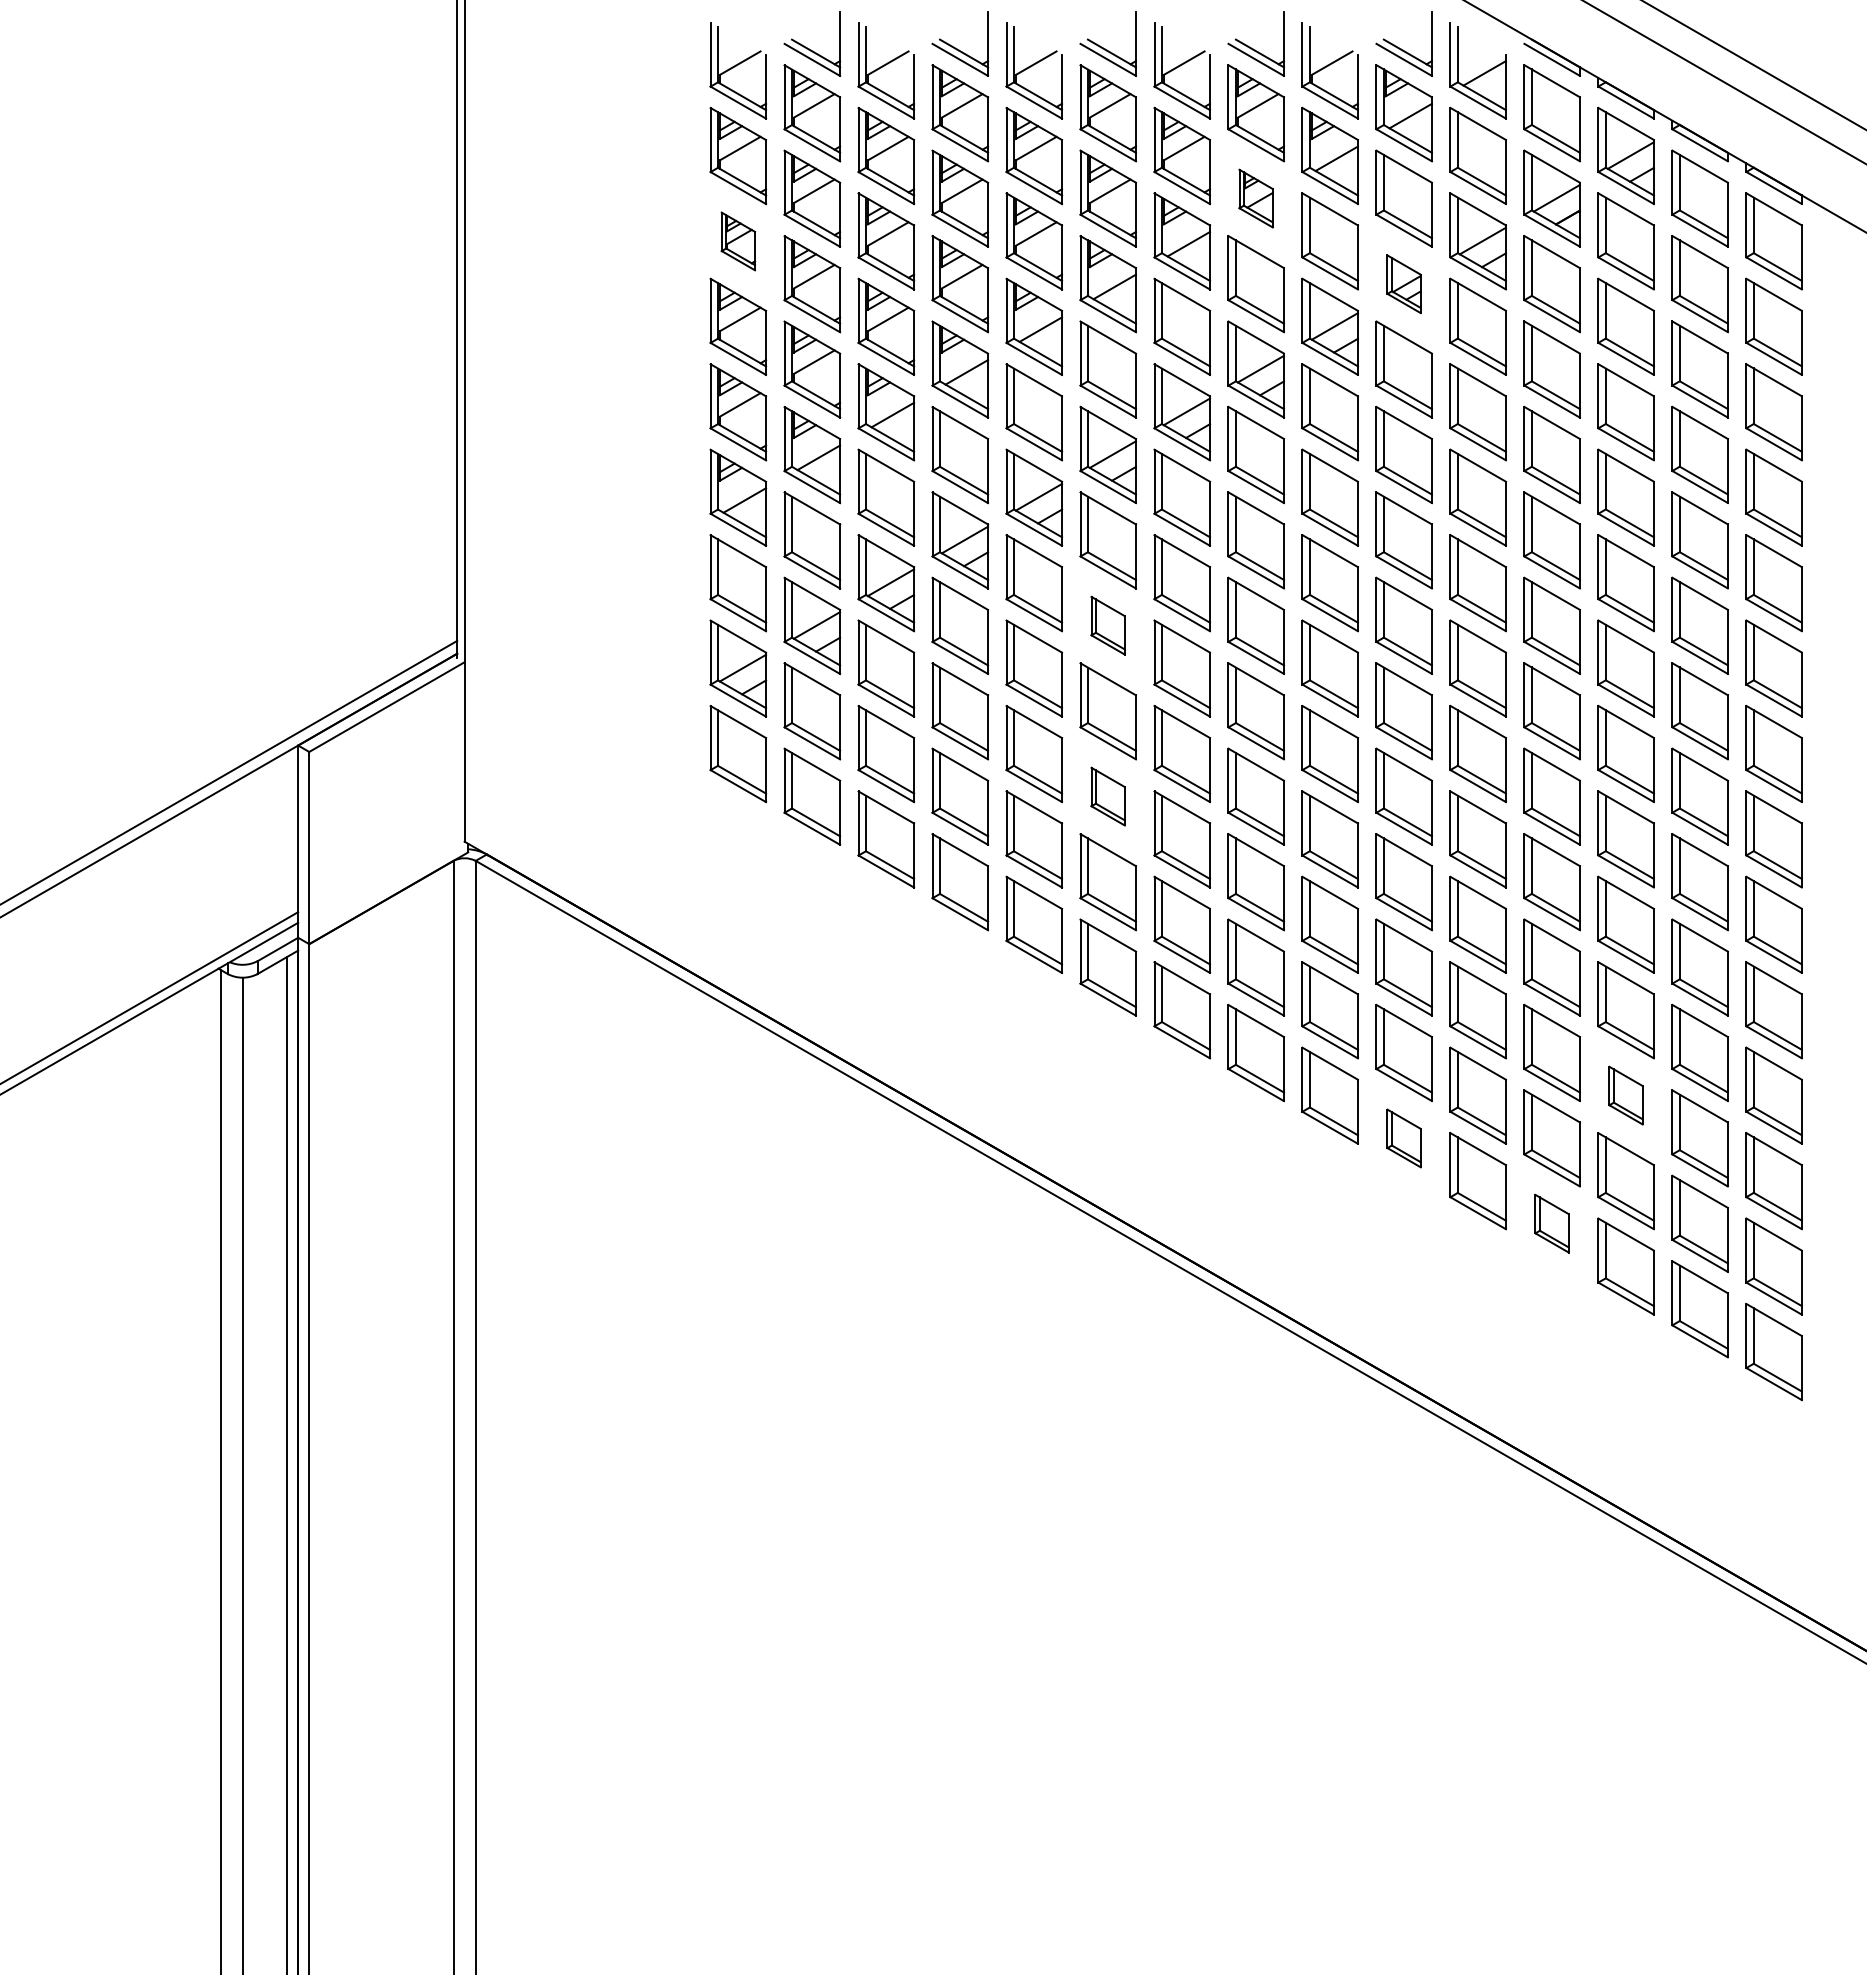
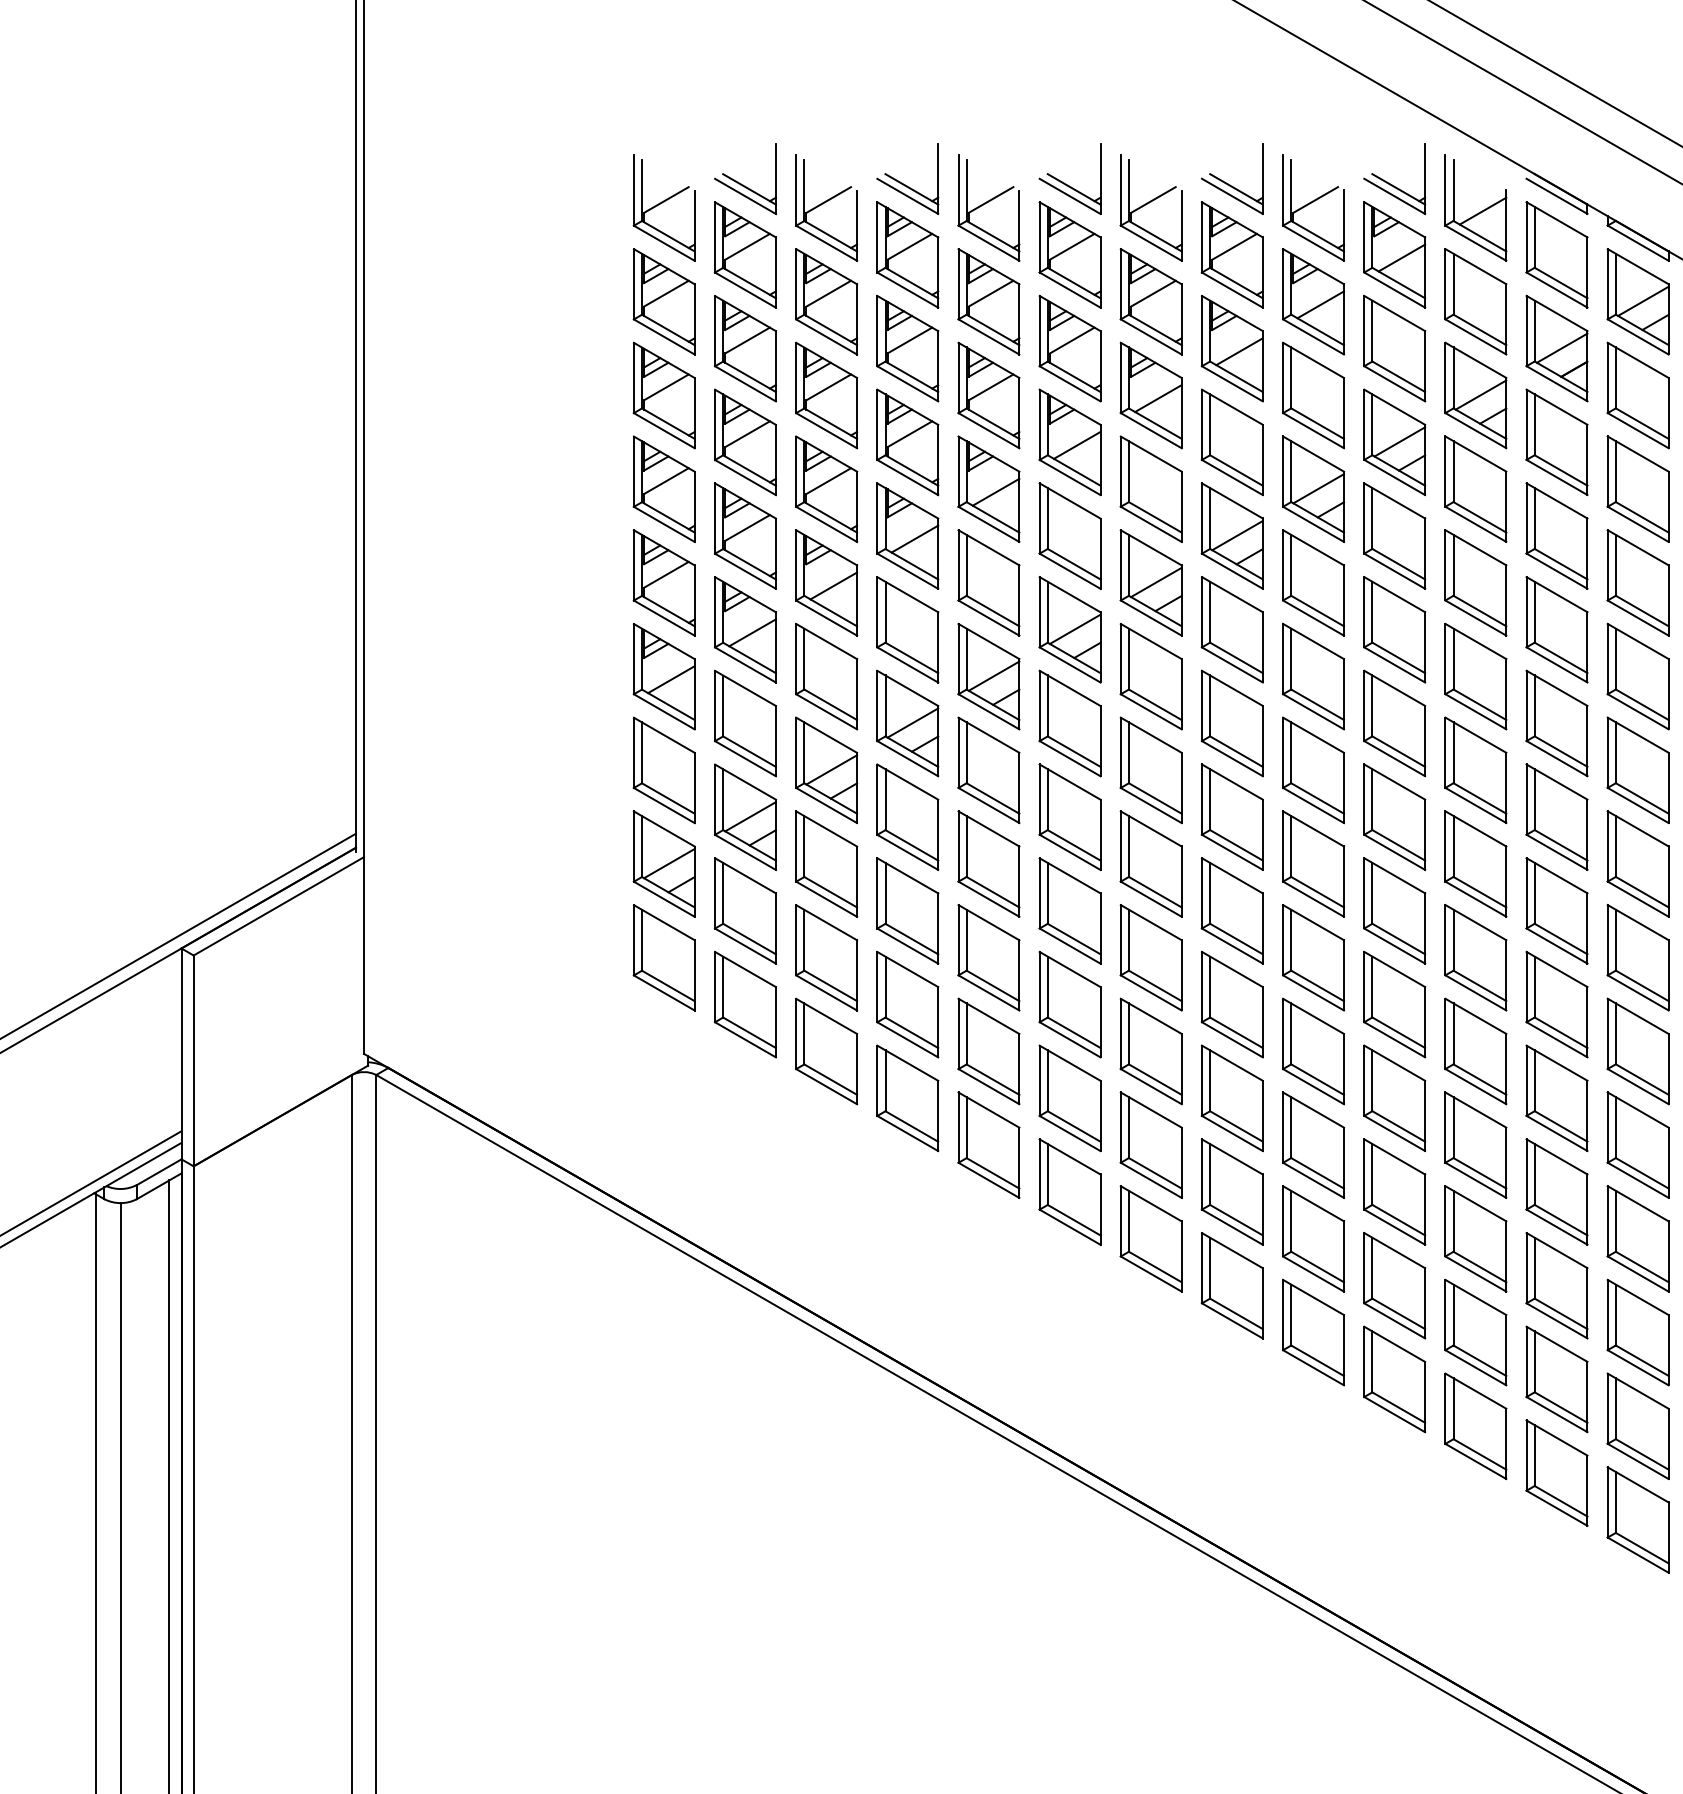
part: (1255, 198) -> (1231, 348), size x1.67
part: (738, 241) -> (664, 395), size x1.67
part: (1403, 284) -> (1393, 442), size x1.67
part: (1107, 625) -> (1069, 816), size x1.67
part: (1107, 796) -> (1069, 1004), size x1.67
part: (1625, 1095) -> (1637, 1332), size x1.67
part: (1403, 1138) -> (1393, 1379), size x1.67
part: (1551, 1223) -> (1556, 1472), size x1.67

